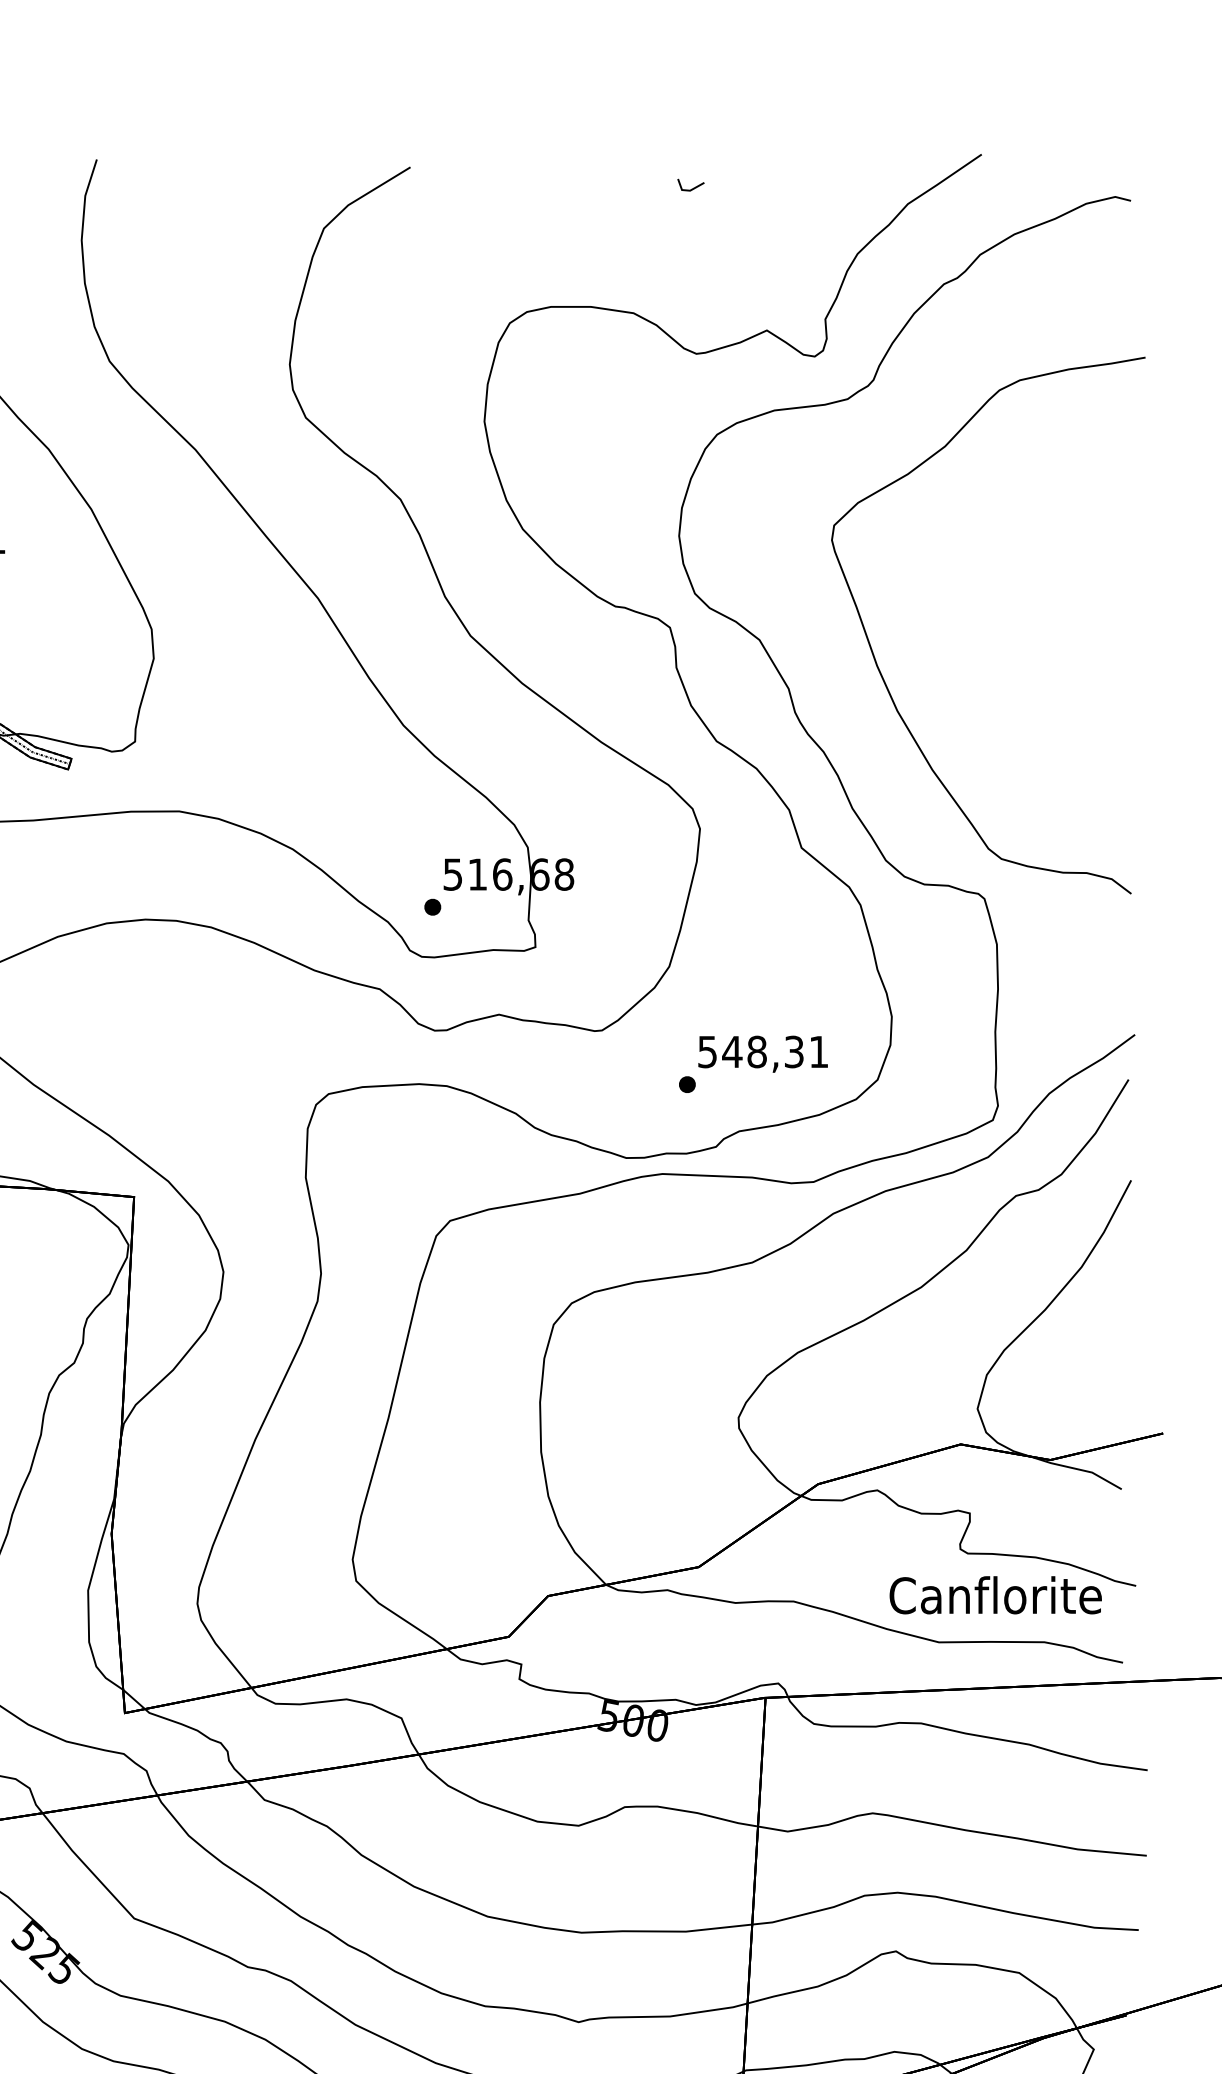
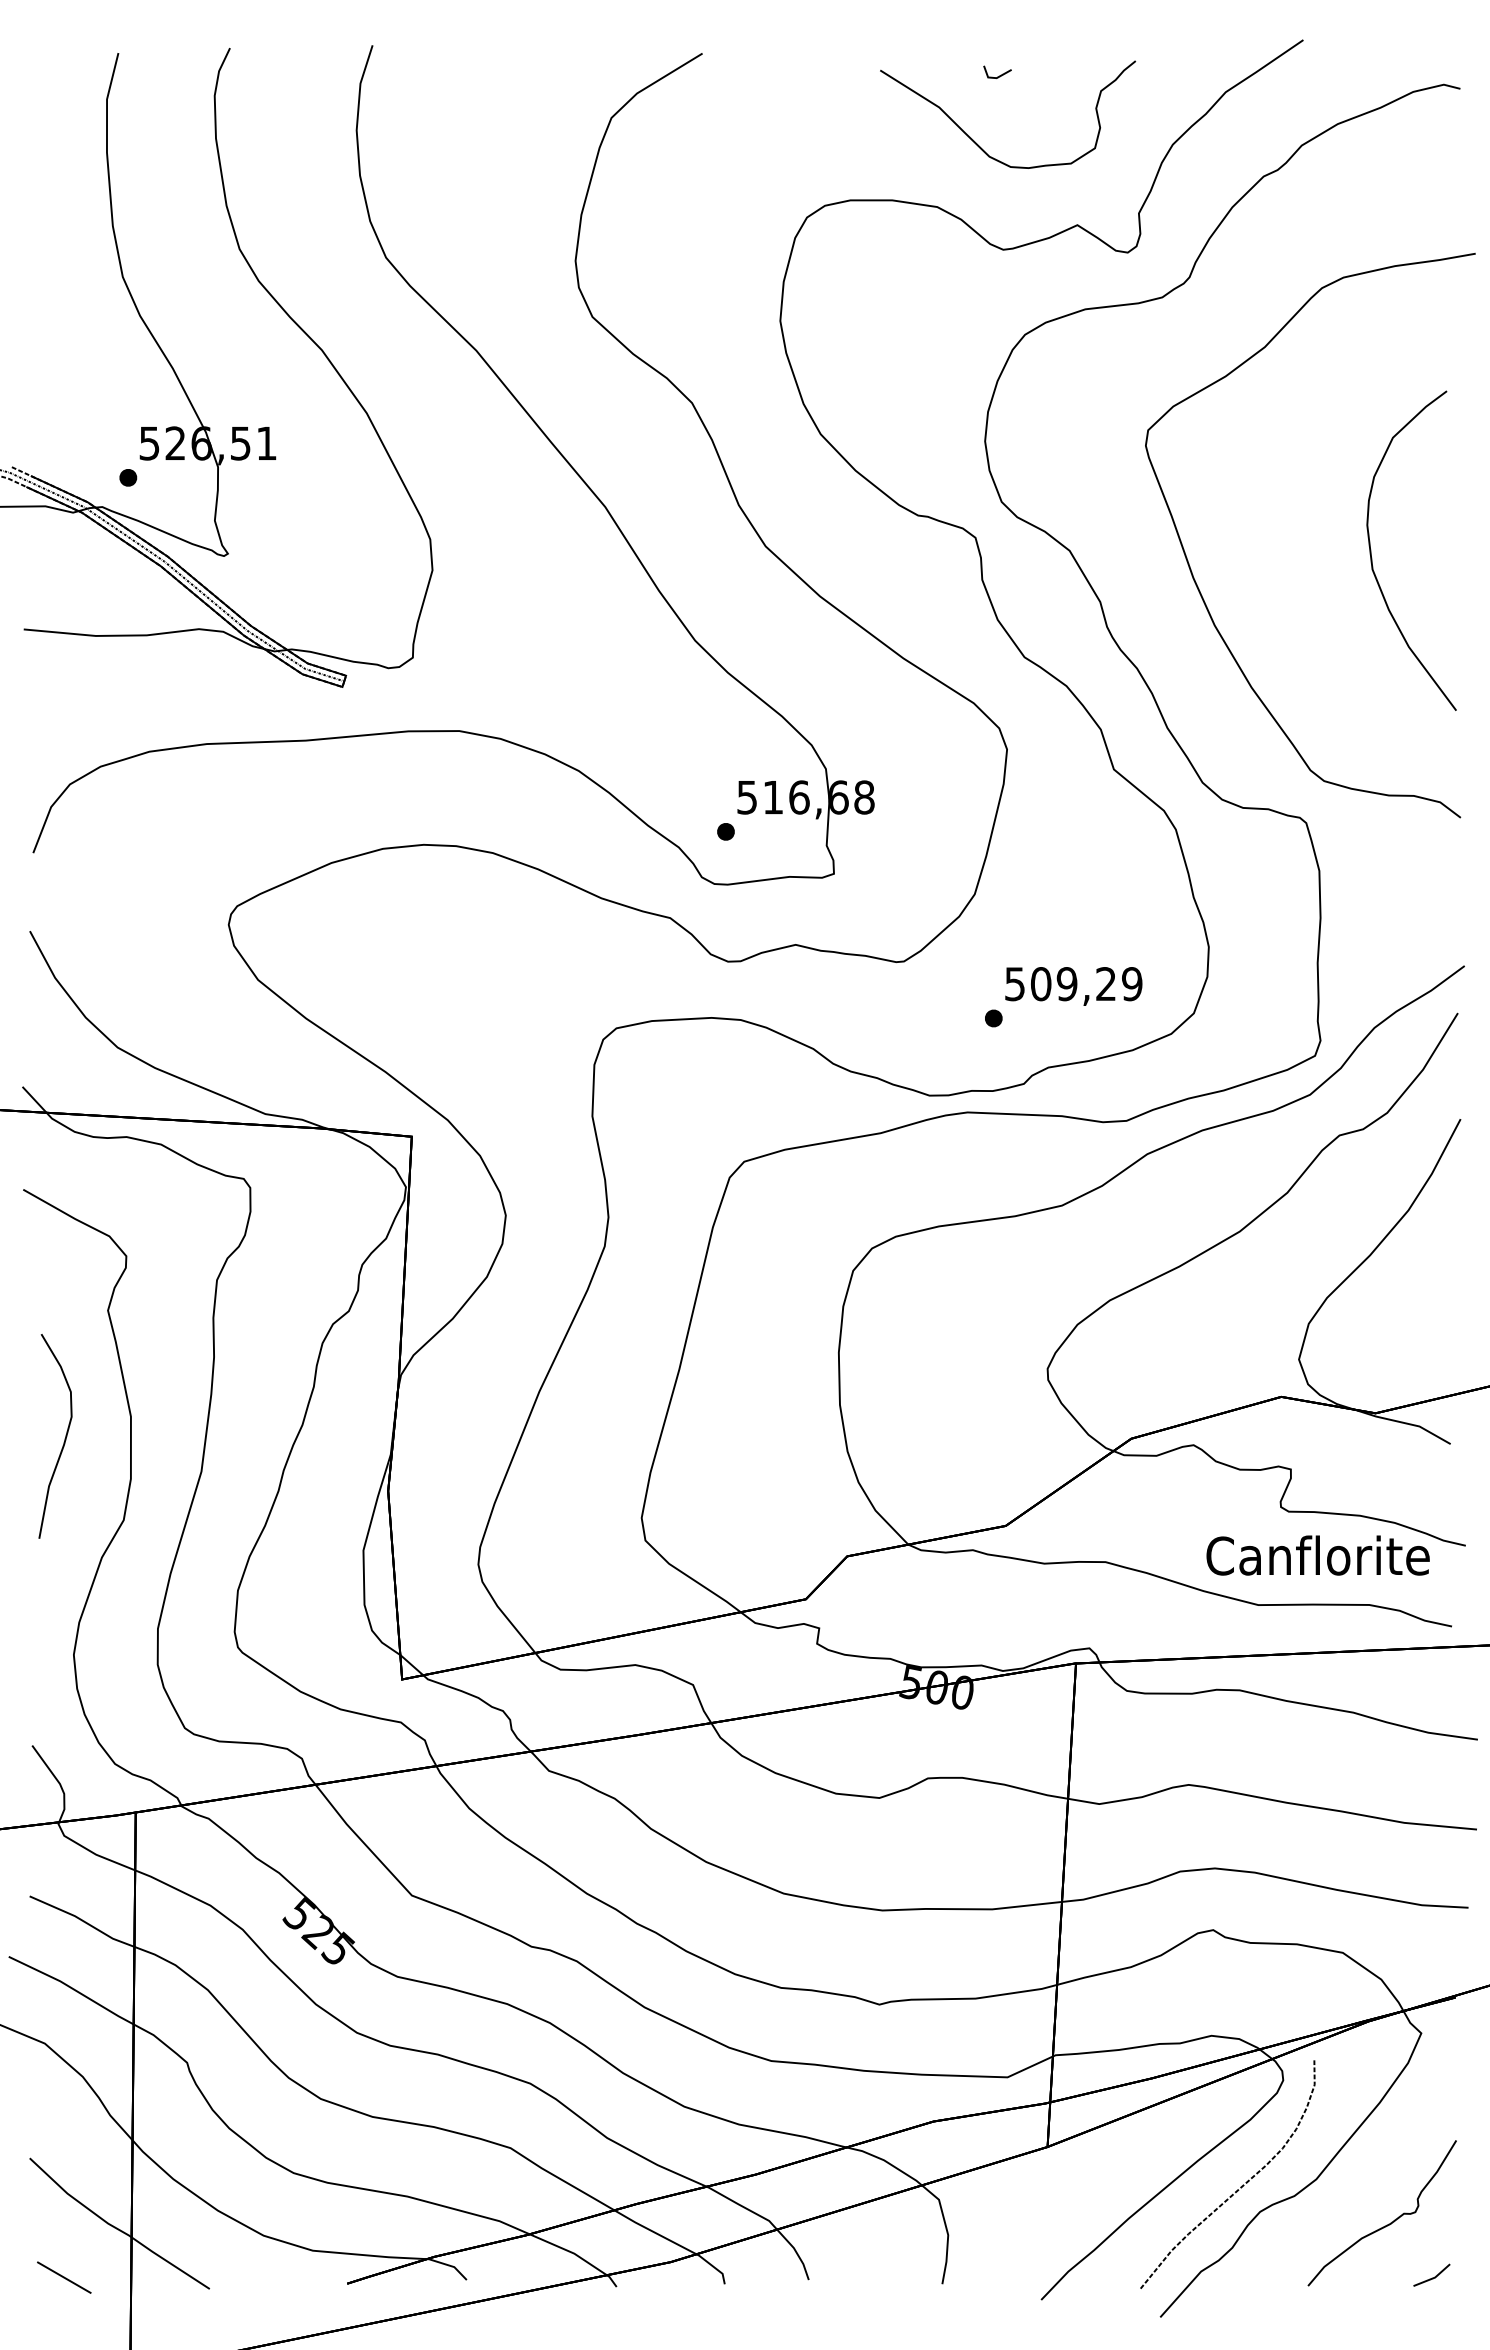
curve: (672, 253) -> (978, 144), added
curve: (1047, 647) -> (1372, 558), added
text: (775, 1052) -> (1086, 984), 548,31 -> 509,29

